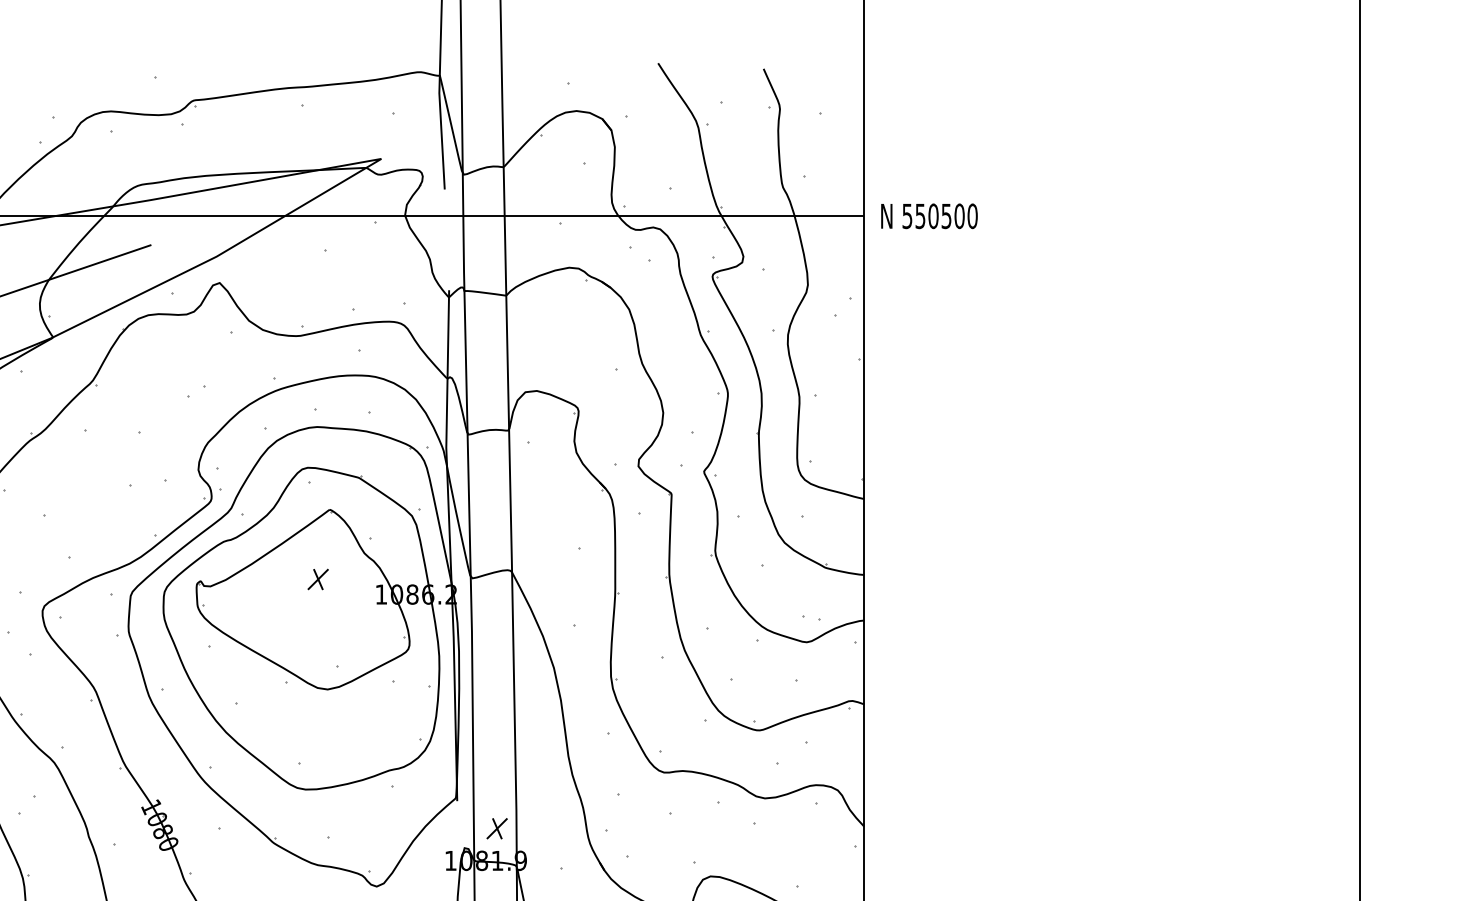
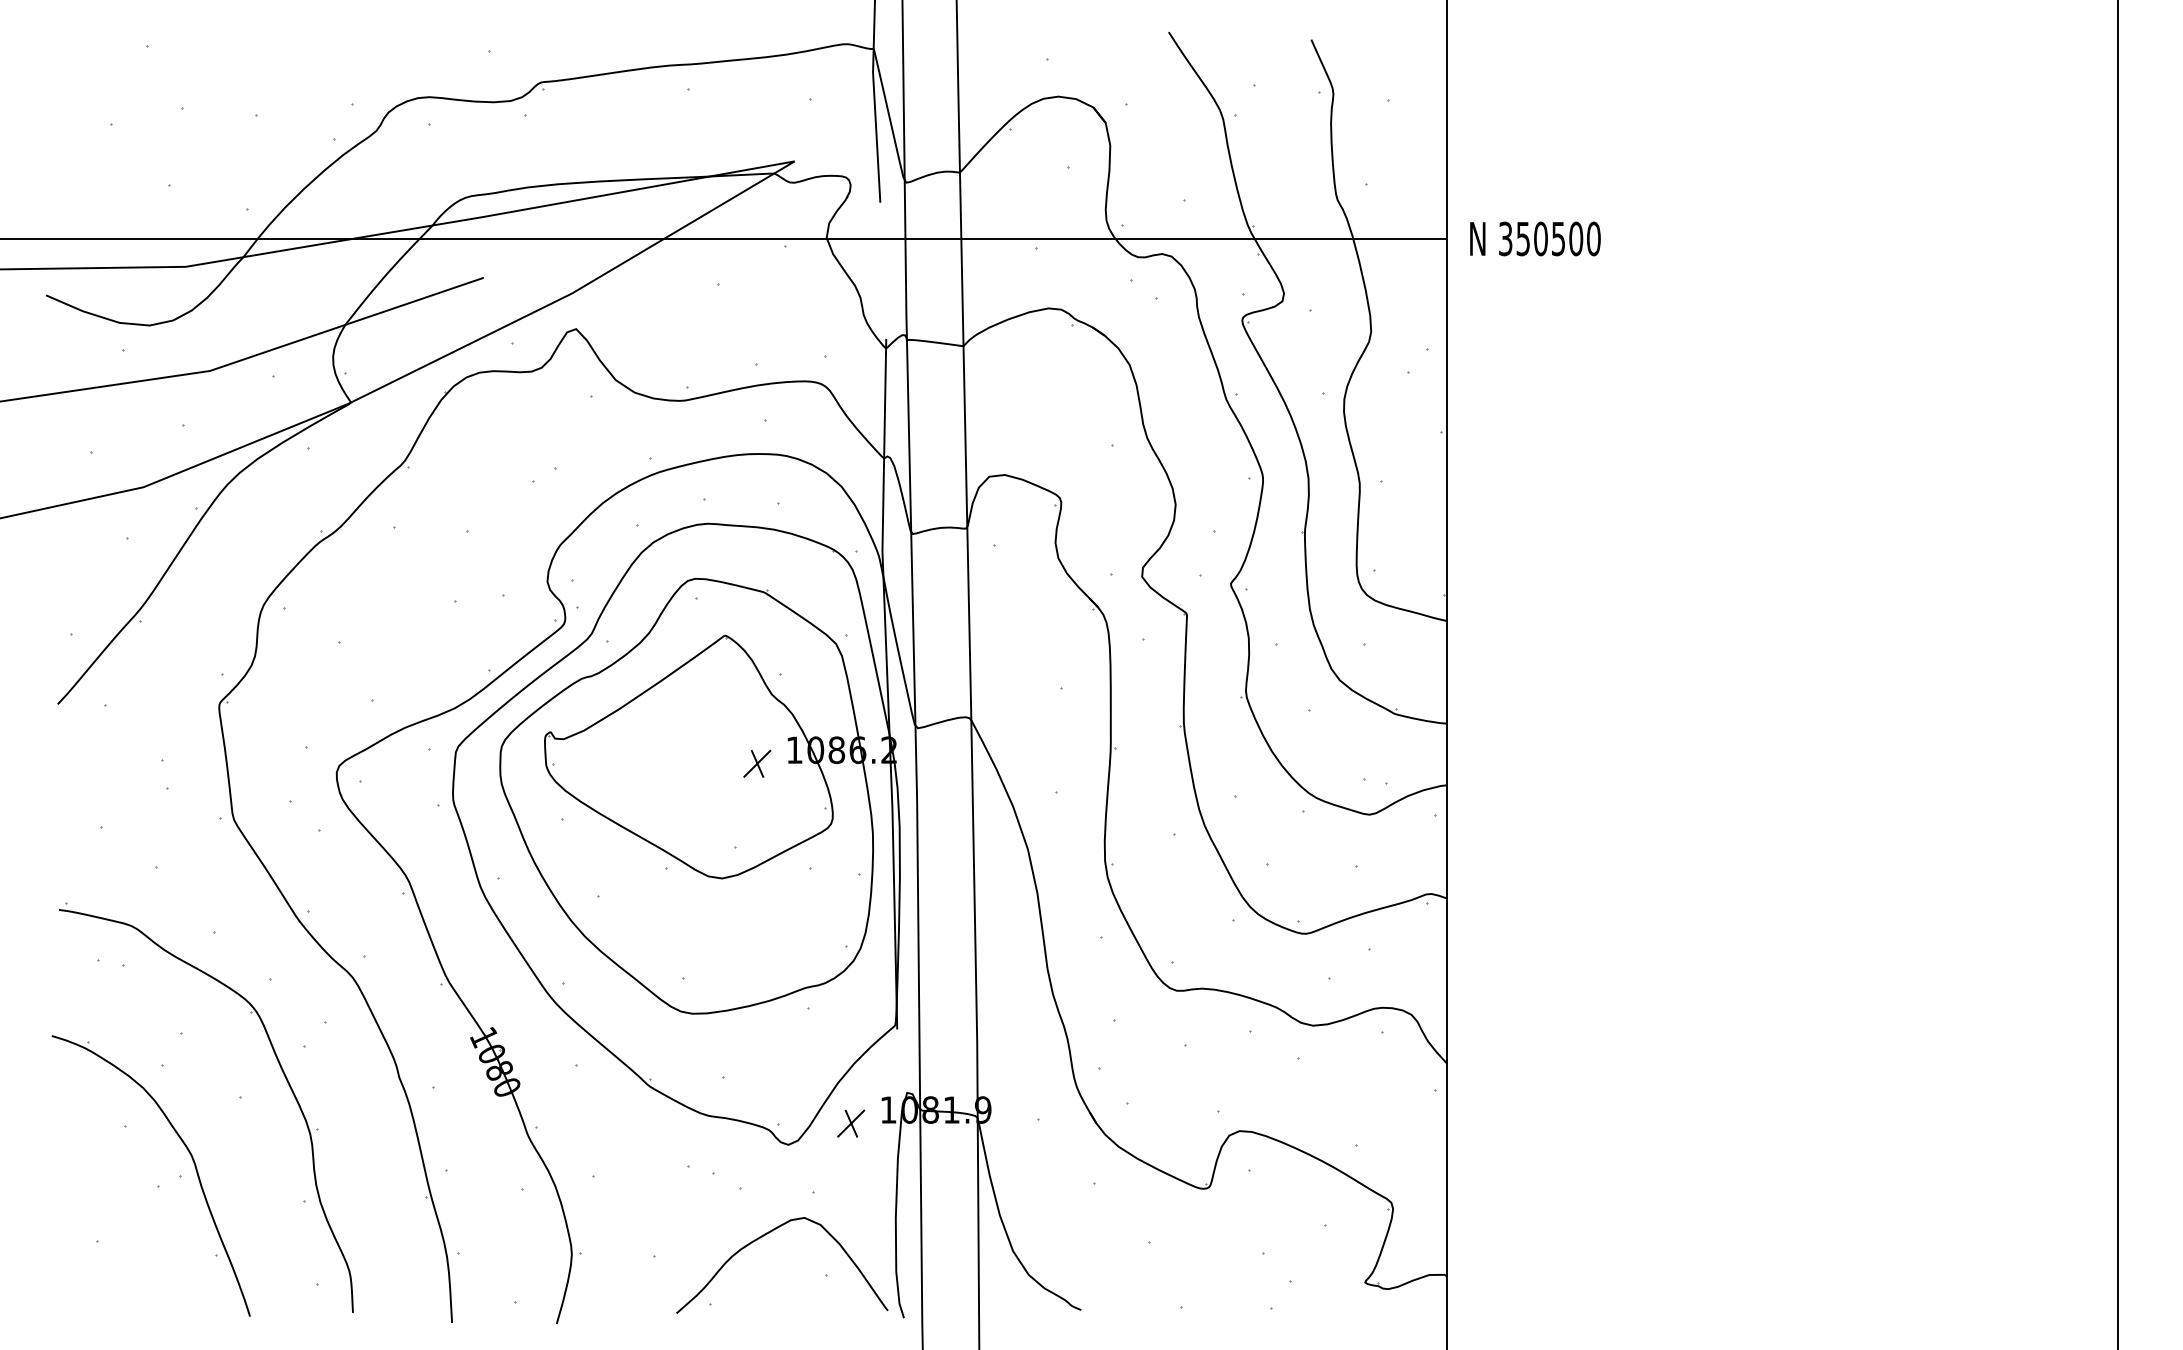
text: (907, 215) -> (1505, 238), 550500 -> 350500
part: (318, 579) -> (757, 763), moved
part: (497, 828) -> (851, 1123), moved

